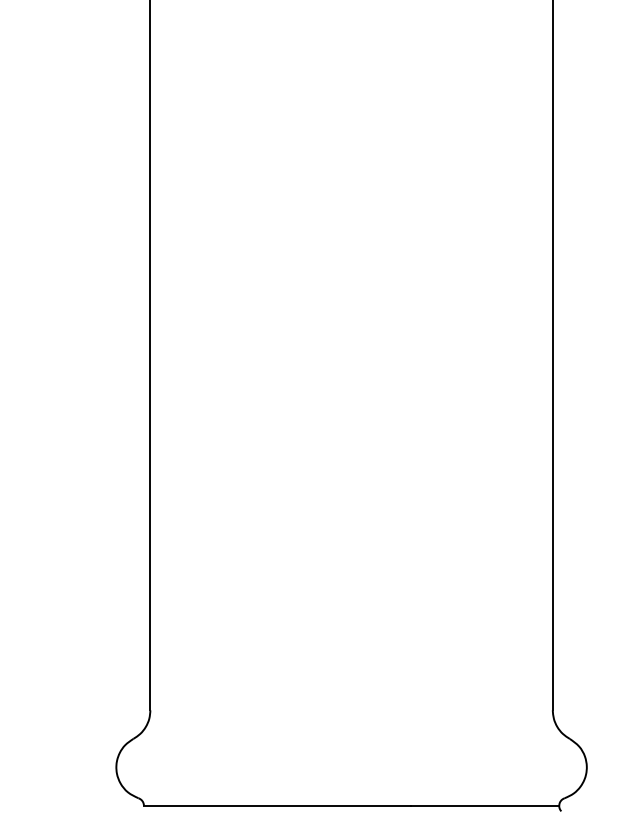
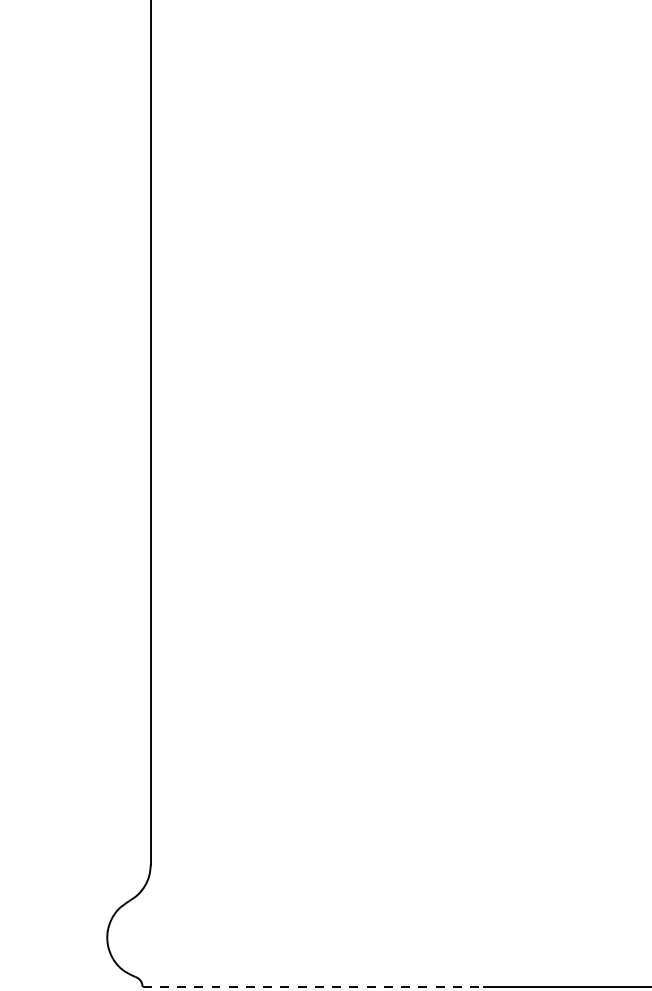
line: (277, 805) -> (313, 986), solid -> dashed

